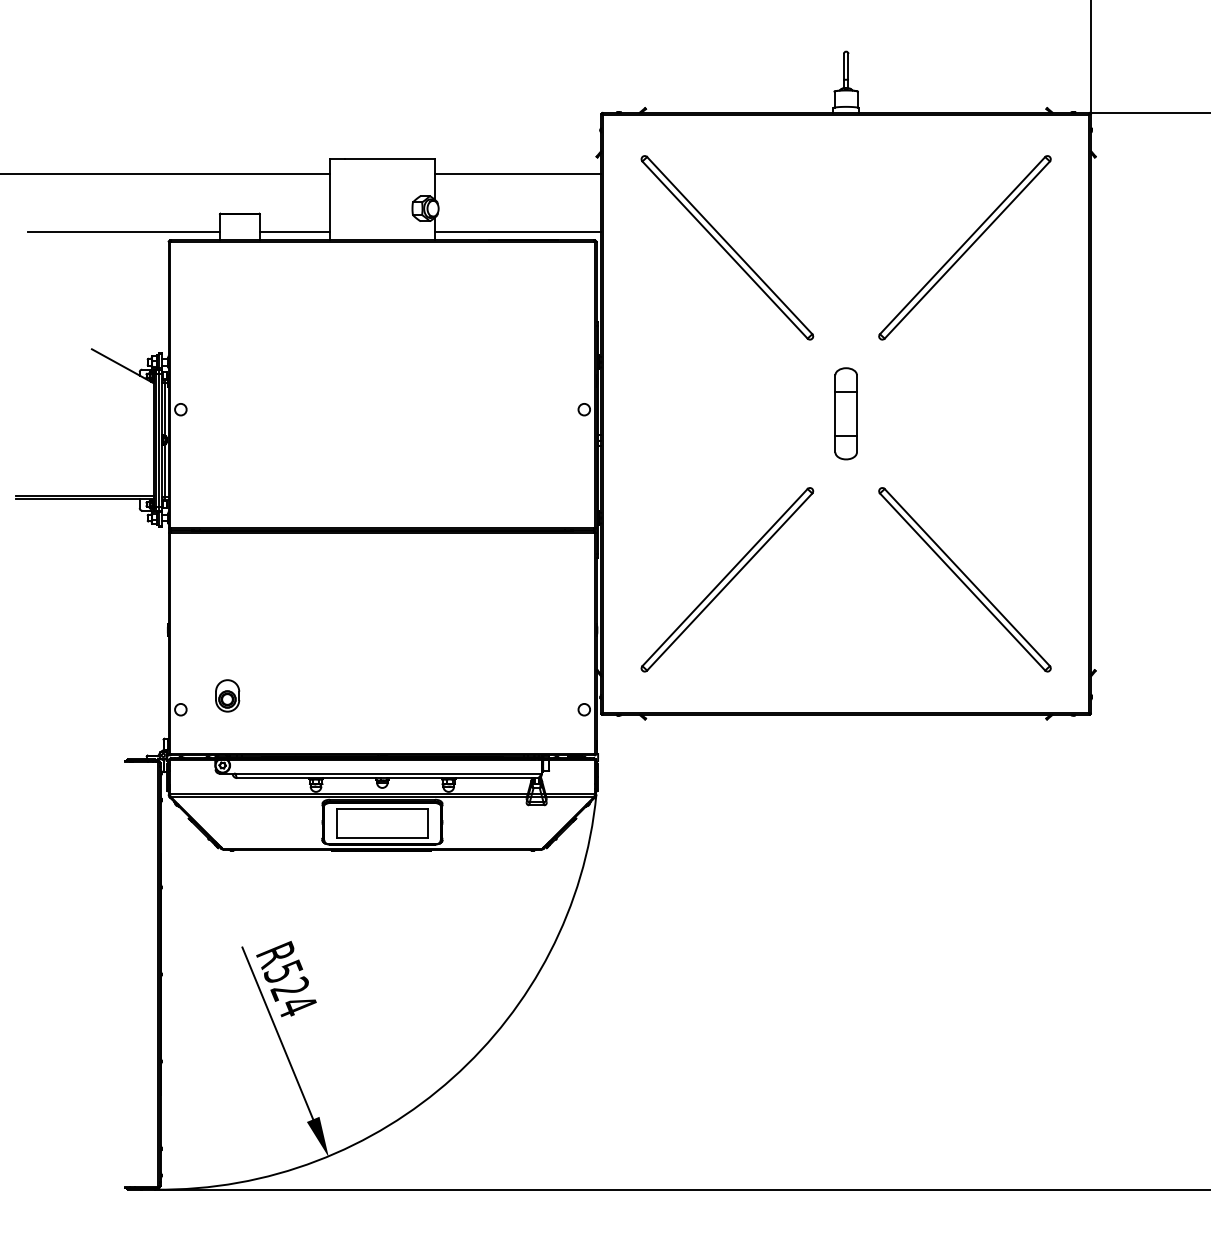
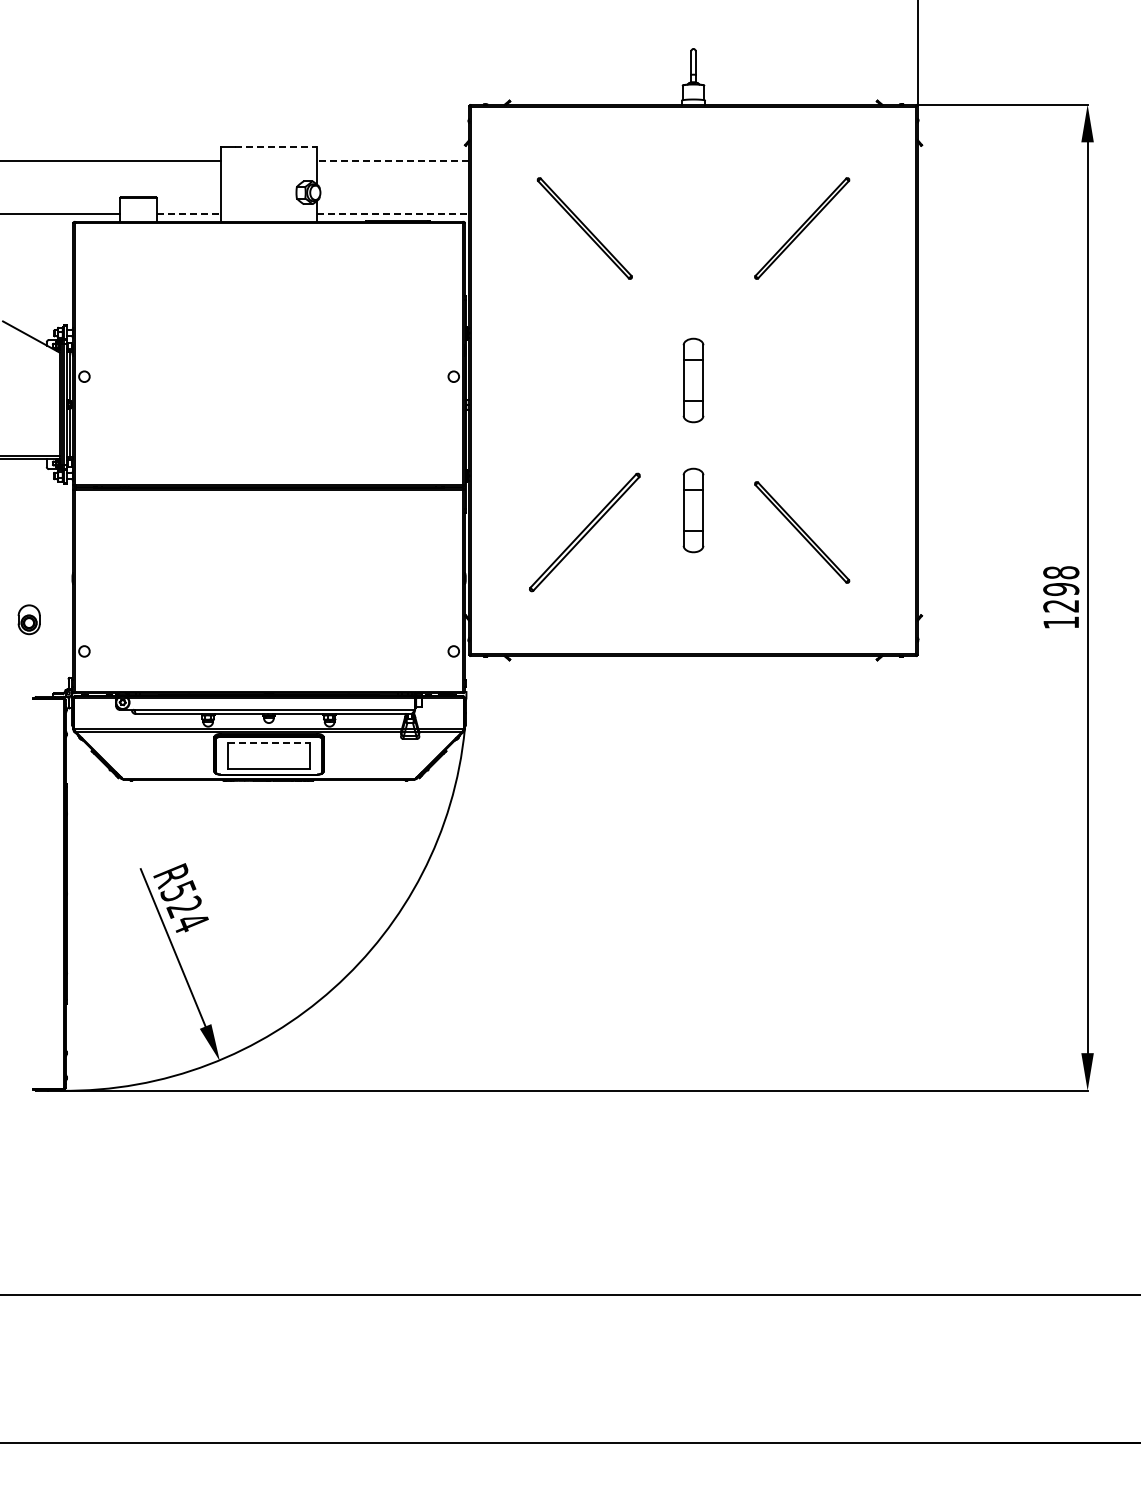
line: (390, 159) -> (276, 147), solid -> dashed
line: (518, 173) -> (393, 160), solid -> dashed
line: (295, 232) -> (189, 214), solid -> dashed
line: (518, 232) -> (393, 214), solid -> dashed
part: (727, 247) -> (584, 228), size x0.6
part: (964, 247) -> (801, 228), size x0.6
part: (846, 555) -> (693, 510), added
part: (727, 579) -> (584, 532), size x0.7
part: (964, 579) -> (801, 532), size x0.6
part: (226, 695) -> (28, 619), moved
line: (383, 809) -> (269, 742), solid -> dashed

